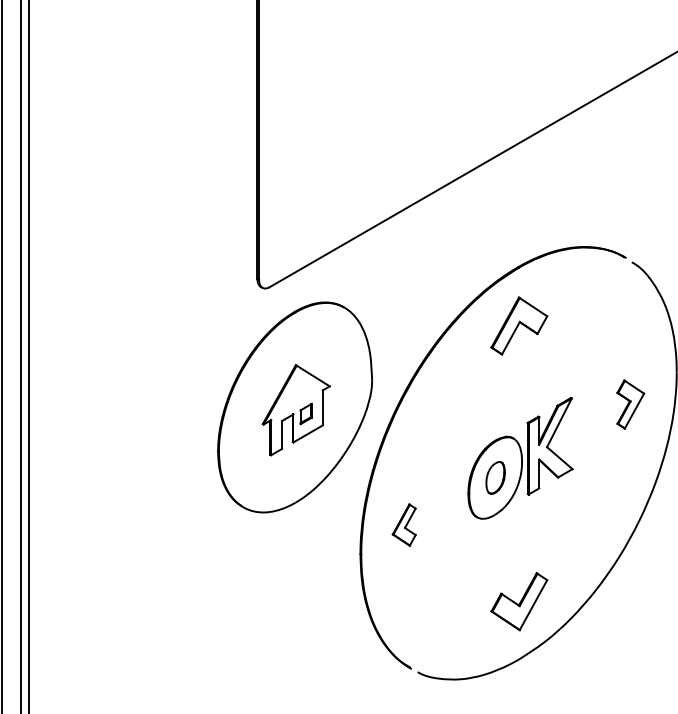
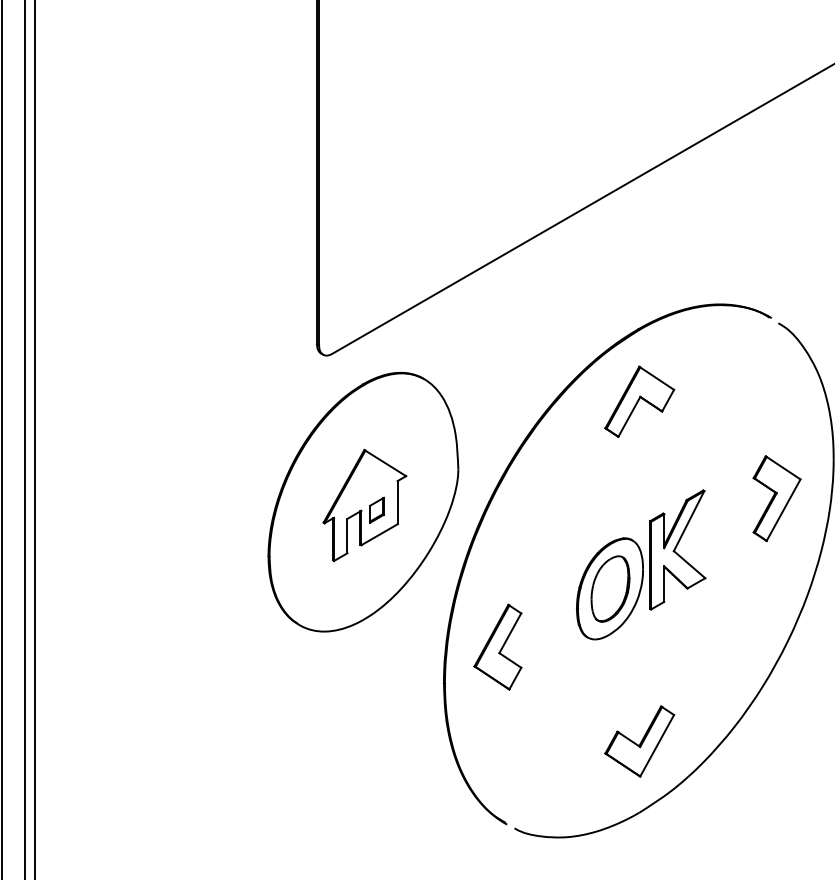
part: (630, 404) -> (776, 498), size x1.43
part: (495, 477) -> (610, 588), size x1.67
part: (403, 524) -> (497, 646), size x1.67

